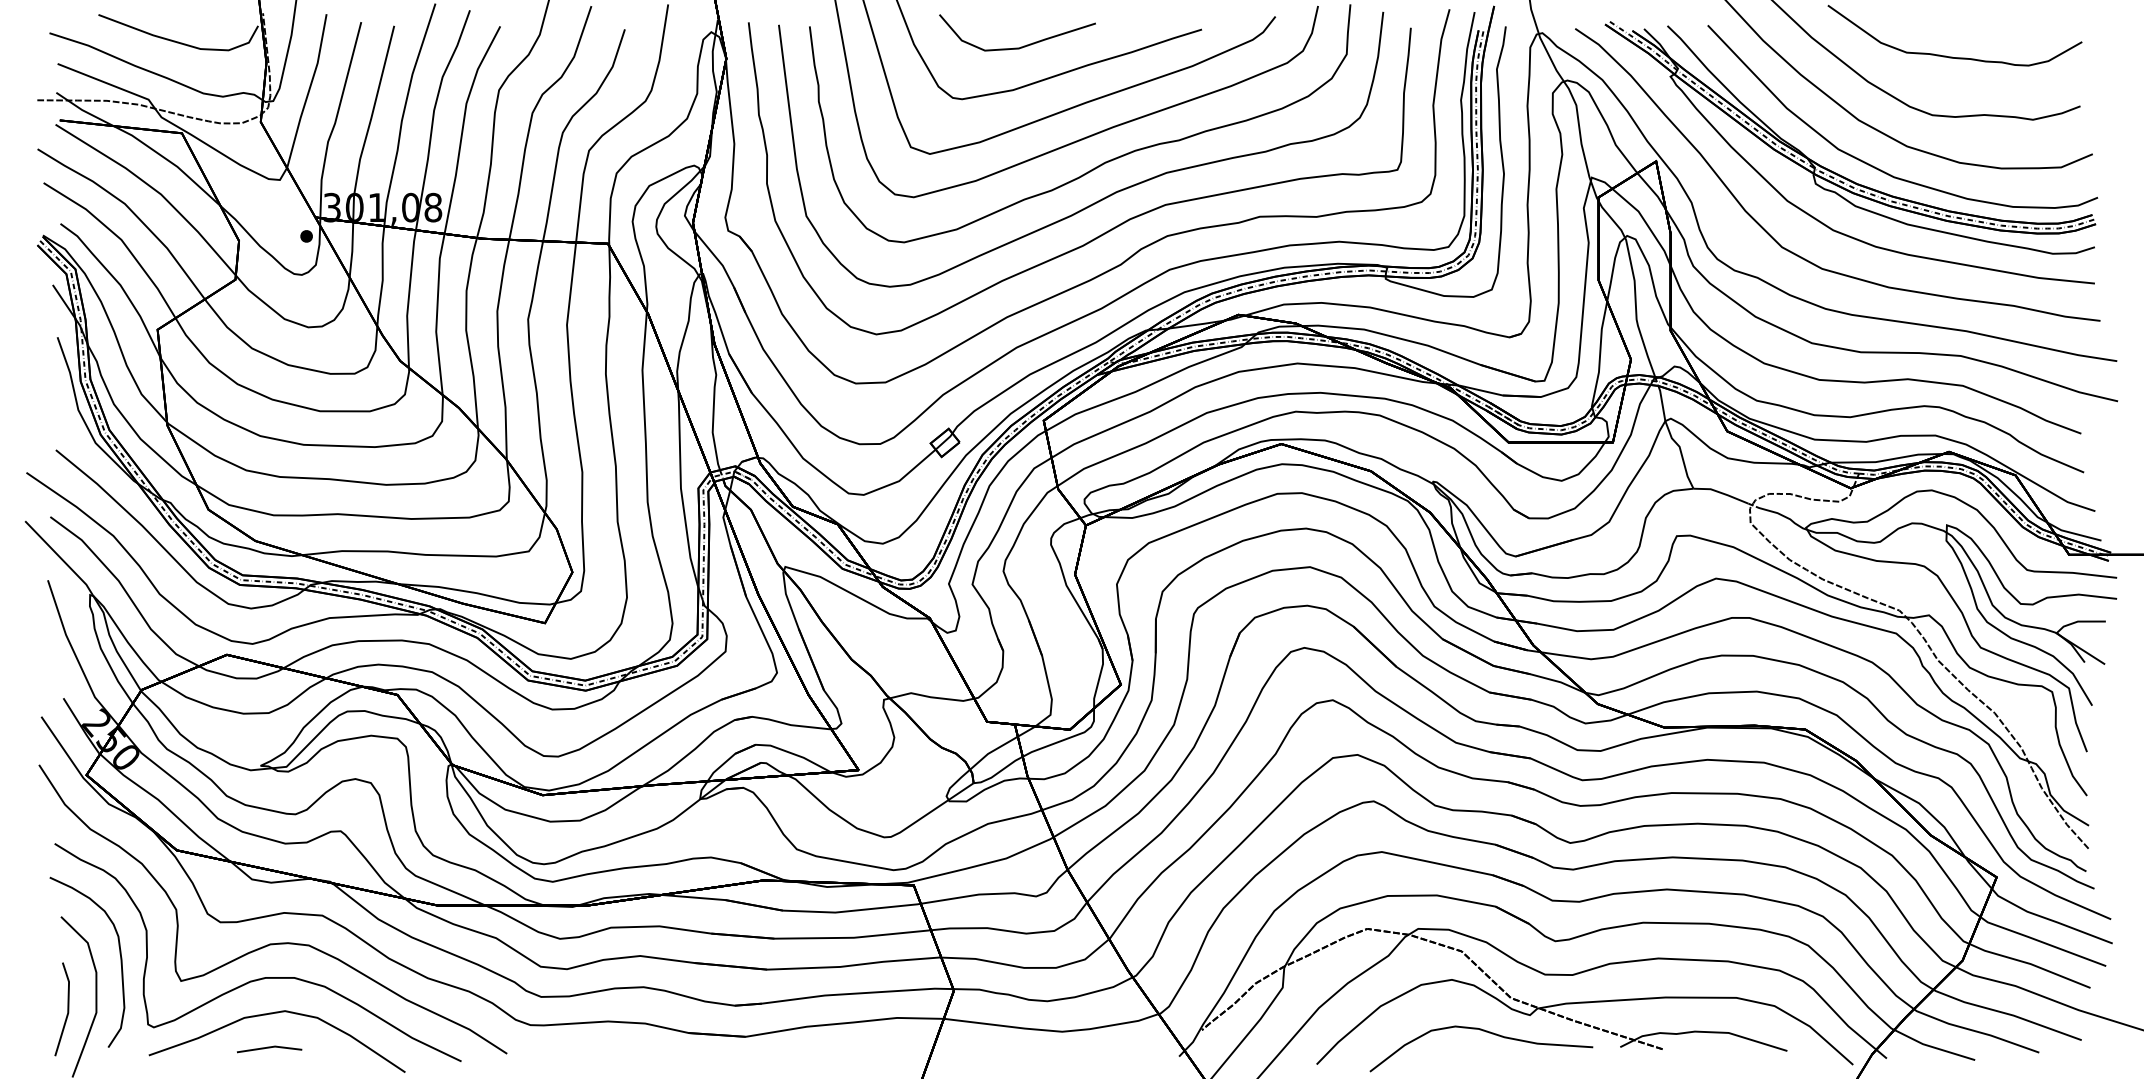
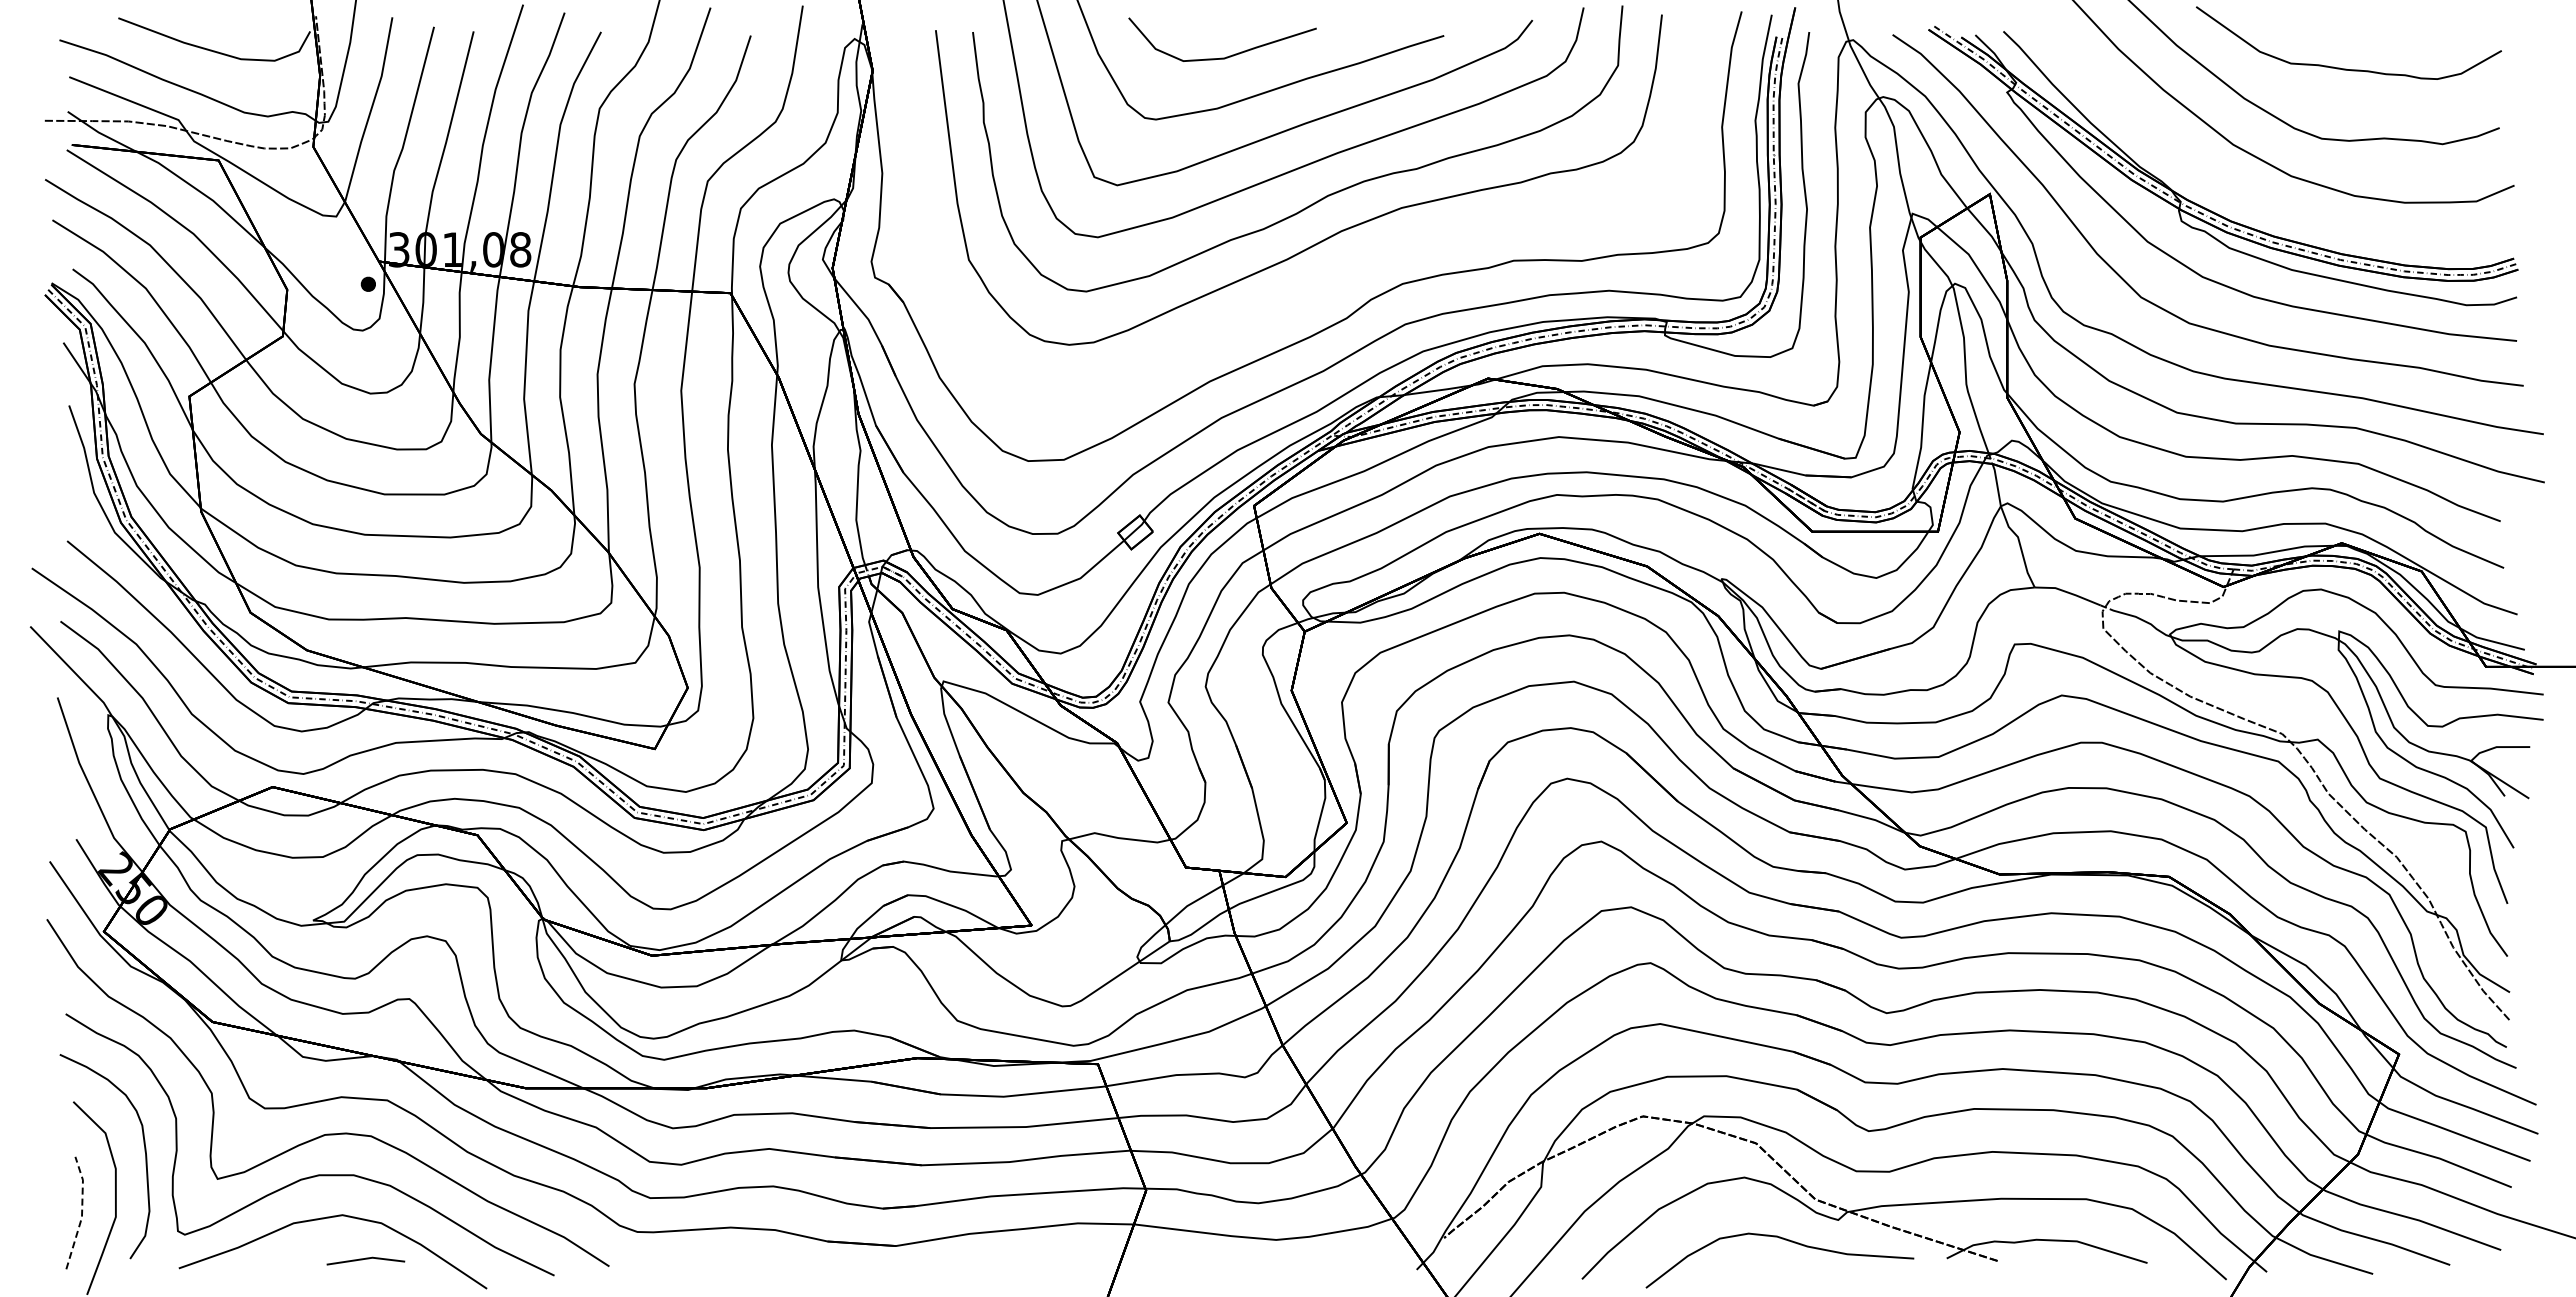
curve: (1876, 167) -> (2254, 201), removed
curve: (1109, 229) -> (1332, 276), removed
line: (68, 1009) -> (82, 1213), solid -> dashed
line: (269, 1048) -> (365, 1259), moved

